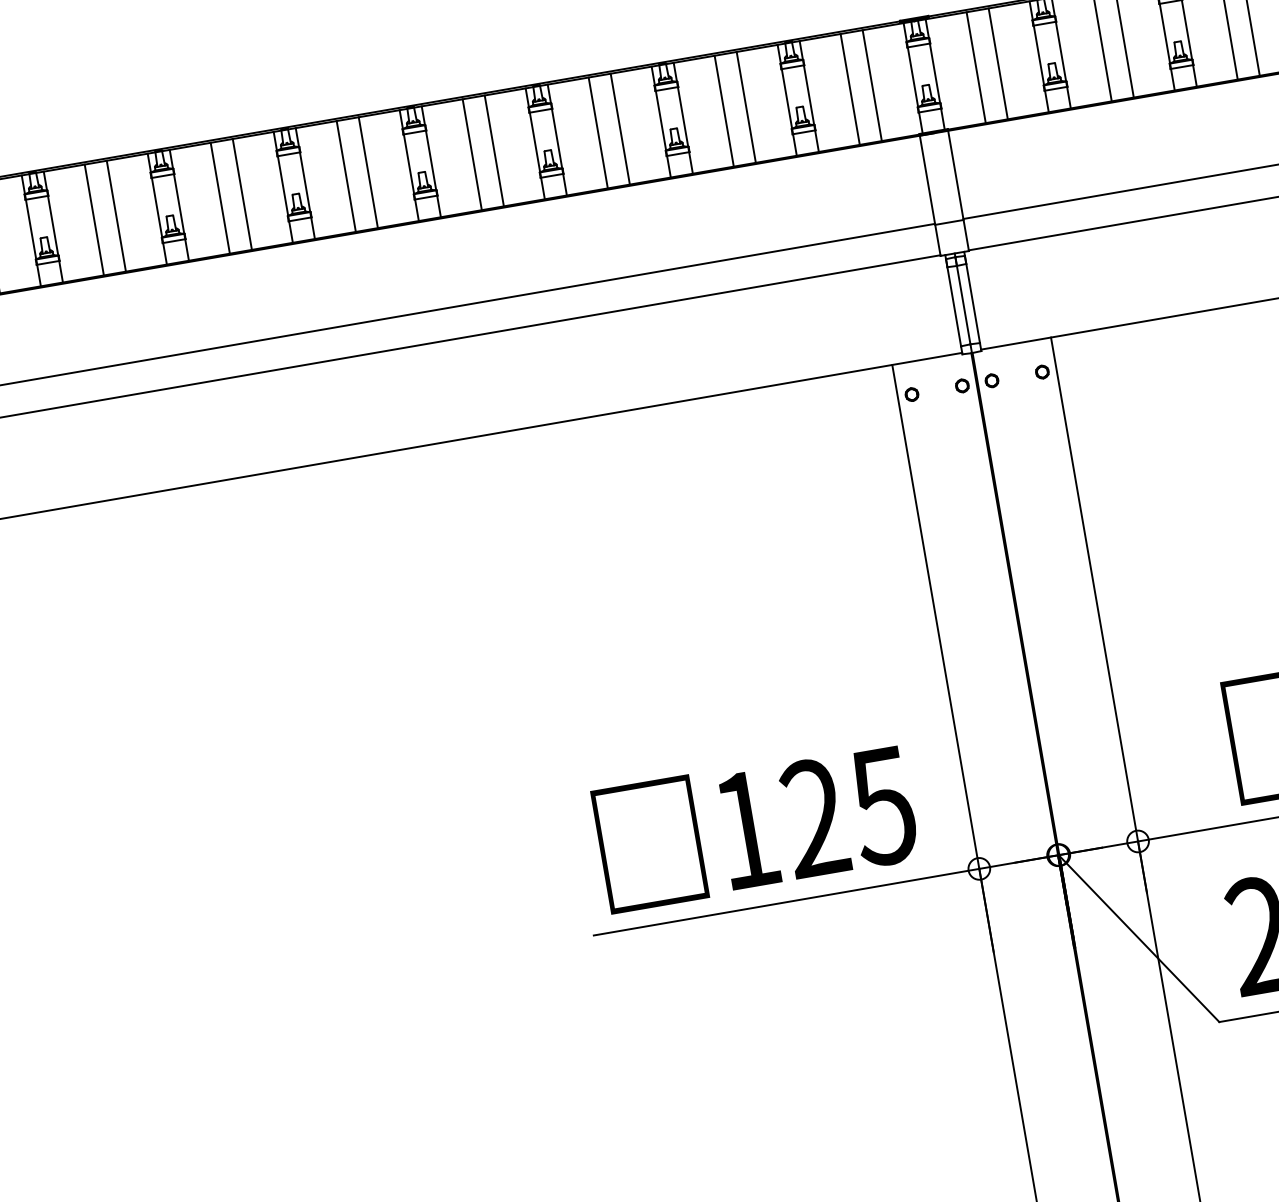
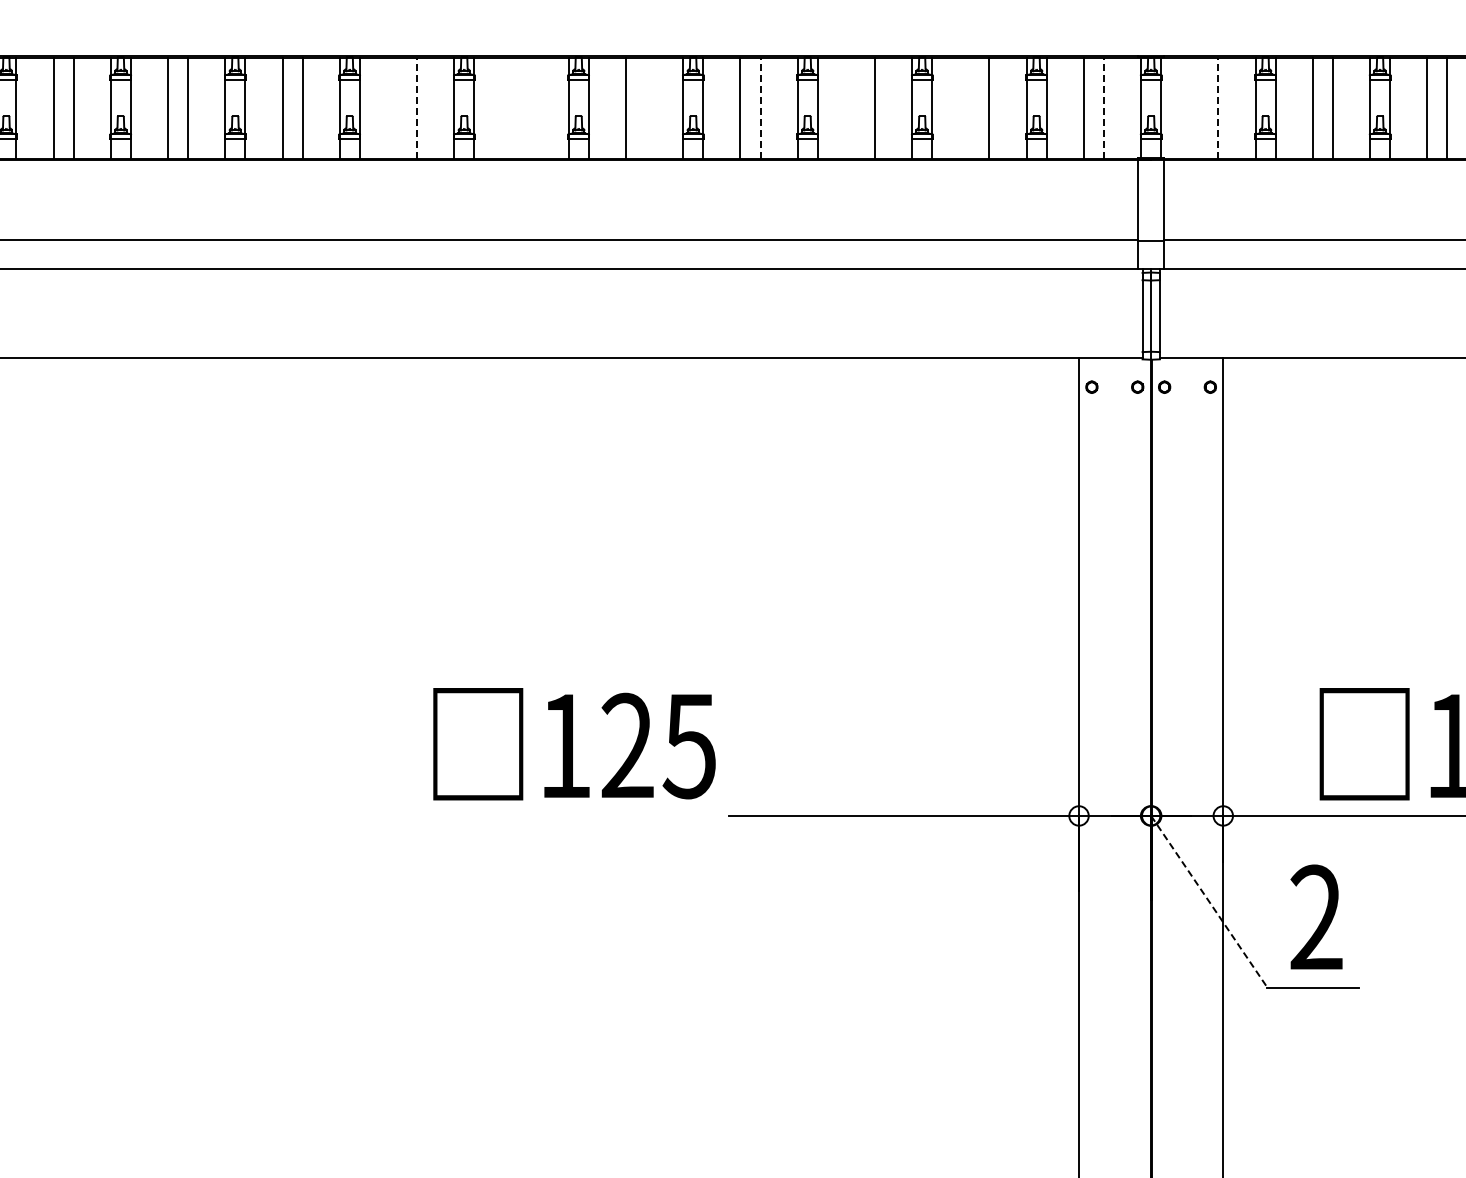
line: (998, 63) -> (1218, 108), solid -> dashed
line: (976, 67) -> (1198, 108), removed
line: (871, 85) -> (1103, 108), solid -> dashed
line: (724, 111) -> (969, 108), removed
line: (597, 133) -> (854, 108), removed
line: (494, 150) -> (760, 108), solid -> dashed
line: (368, 172) -> (646, 108), removed
line: (242, 194) -> (531, 108), removed
line: (220, 198) -> (511, 108), removed
line: (116, 216) -> (417, 108), solid -> dashed
line: (94, 219) -> (397, 108), removed
text: (756, 826) -> (574, 744), moved
line: (1139, 938) -> (1209, 901), solid -> dashed

